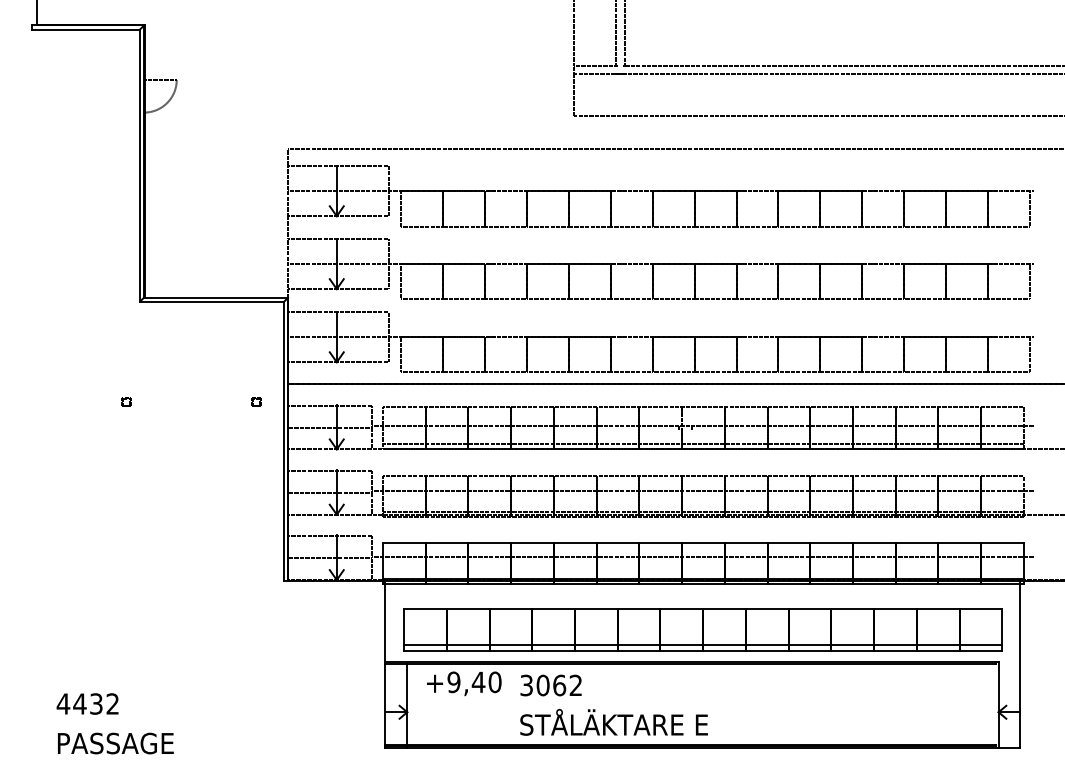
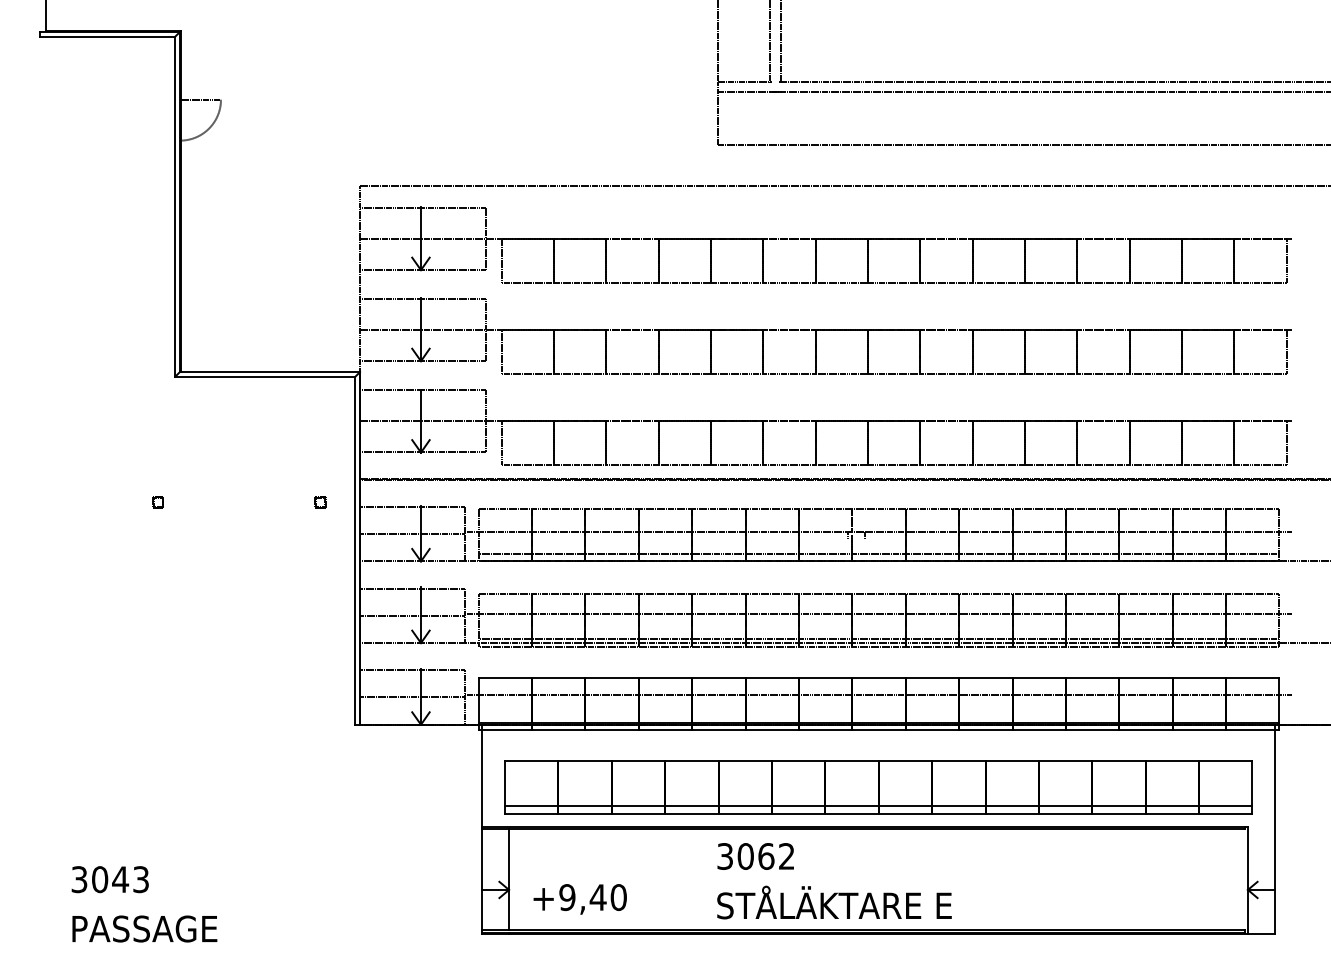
text: (463, 683) -> (579, 899), moved
text: (87, 703) -> (109, 879), 4432 -> 3043
text: (614, 705) -> (834, 881), moved

